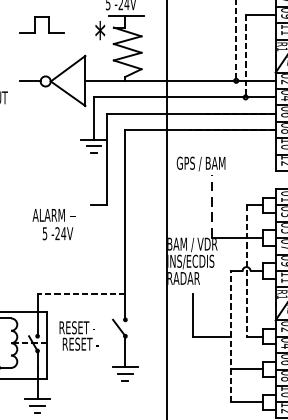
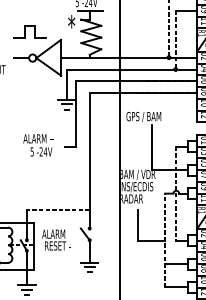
part: (41, 24) -> (29, 31), moved
line: (211, 205) -> (151, 146), dashed -> solid
text: (53, 224) -> (38, 145), moved
text: (76, 326) -> (54, 233), RESET - -> ALARM

